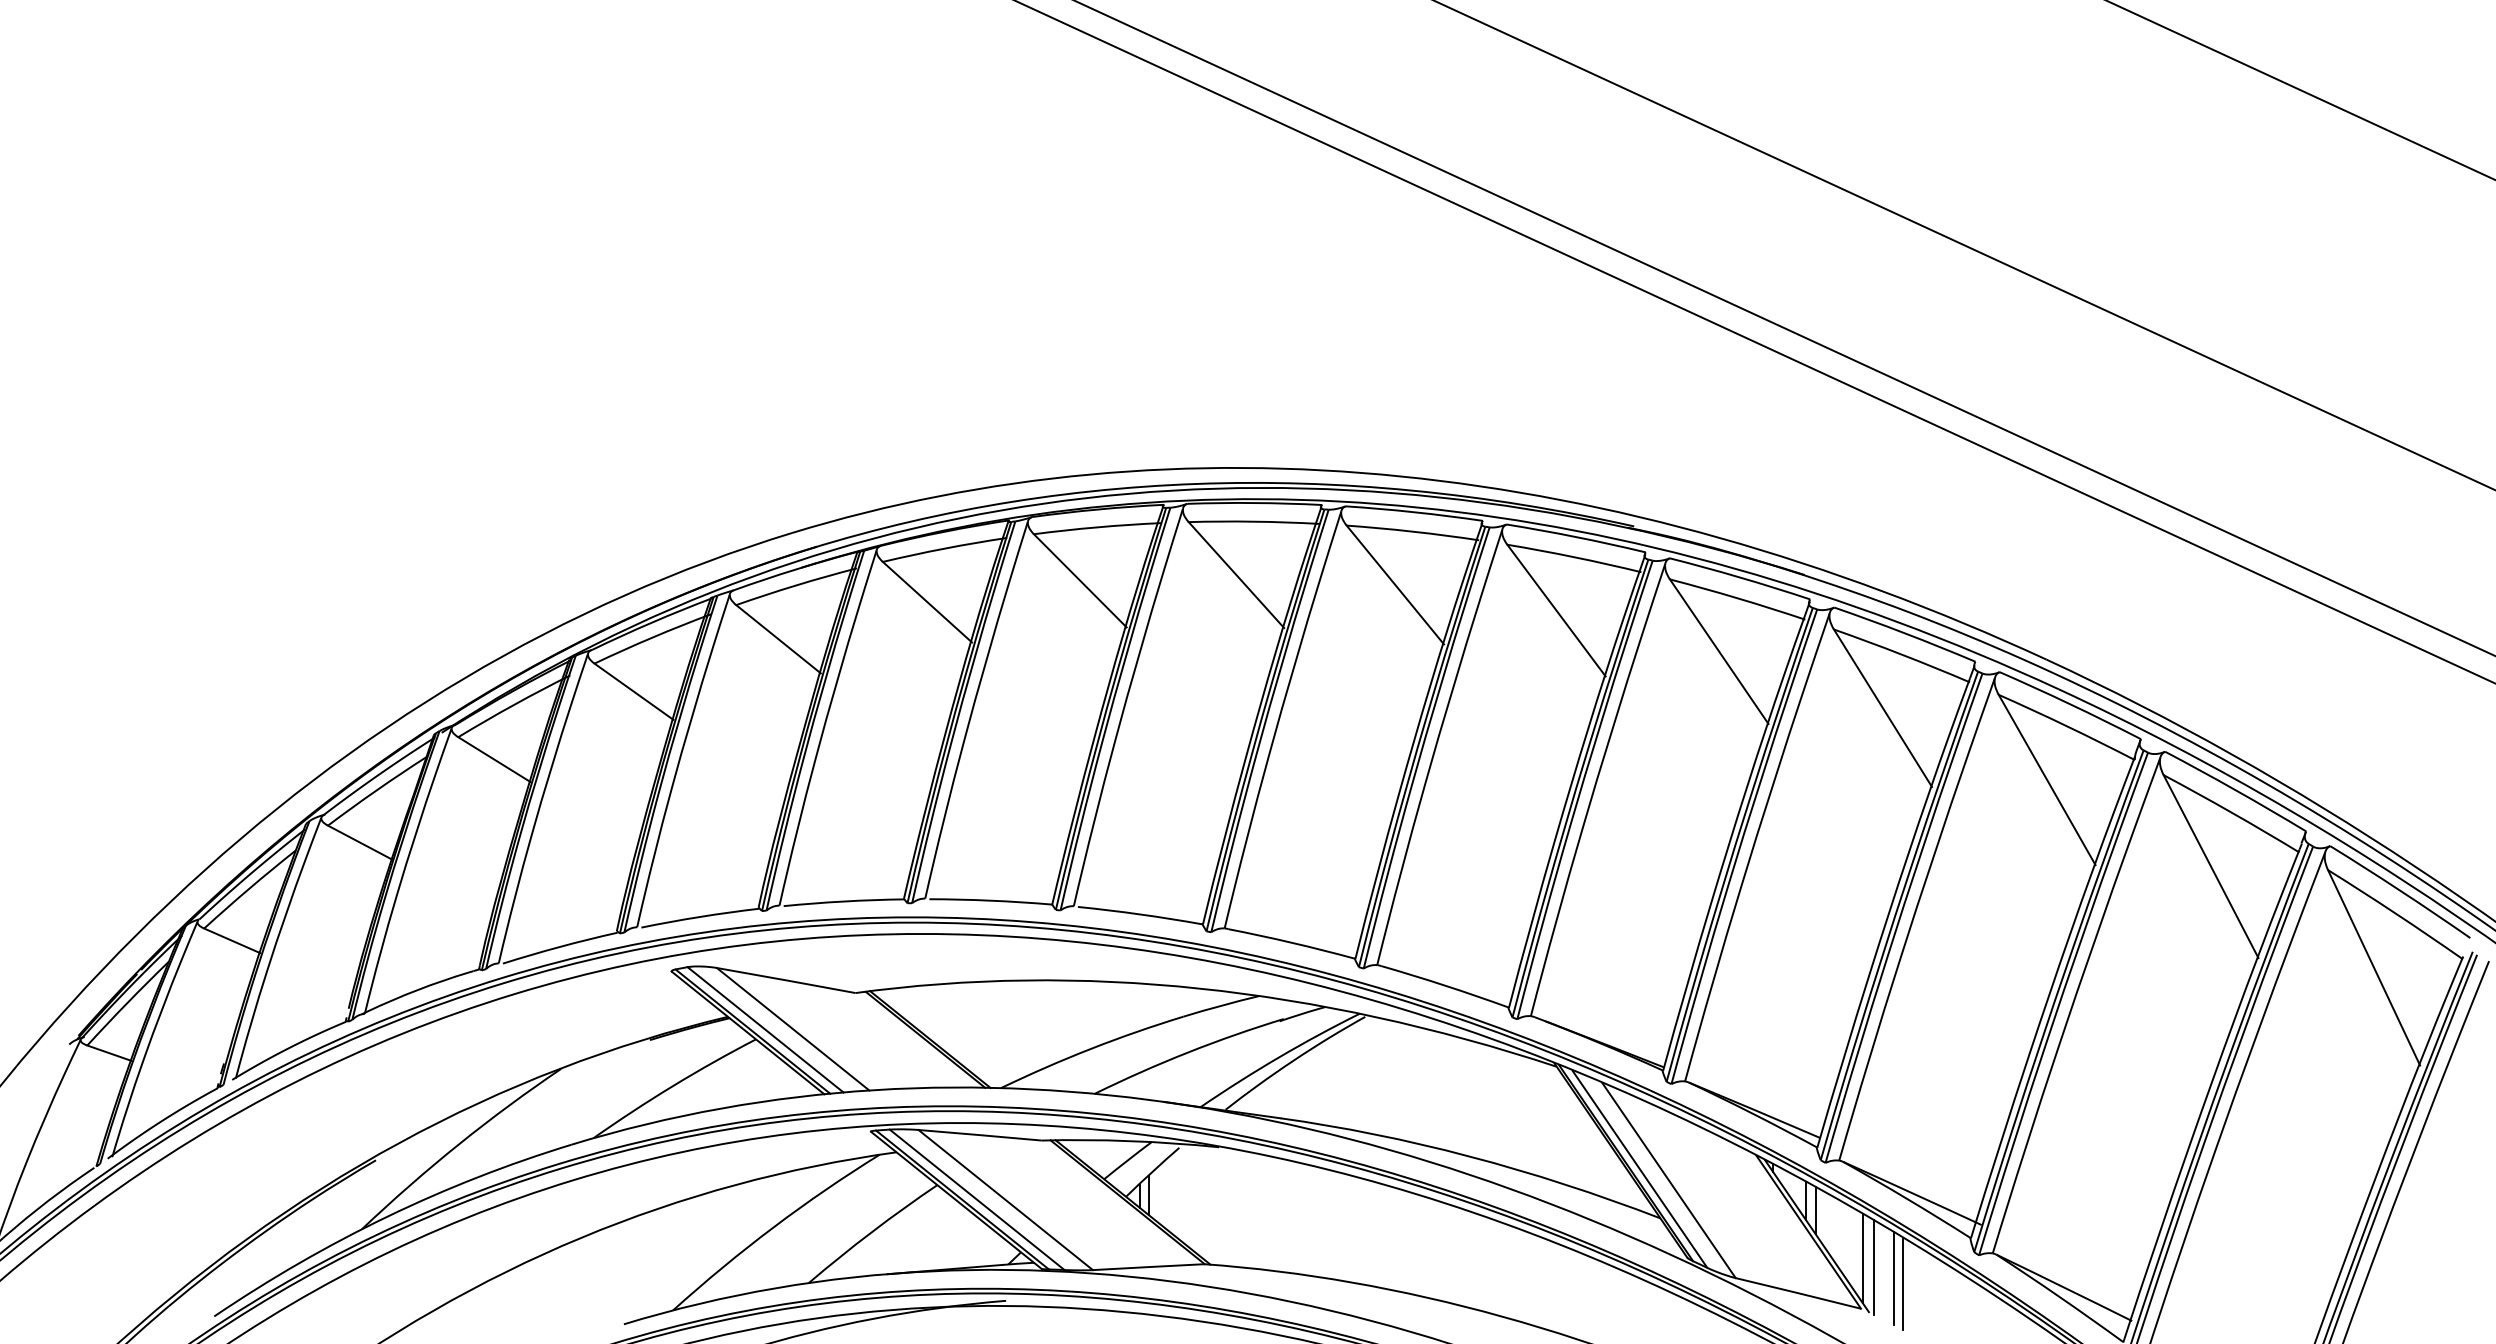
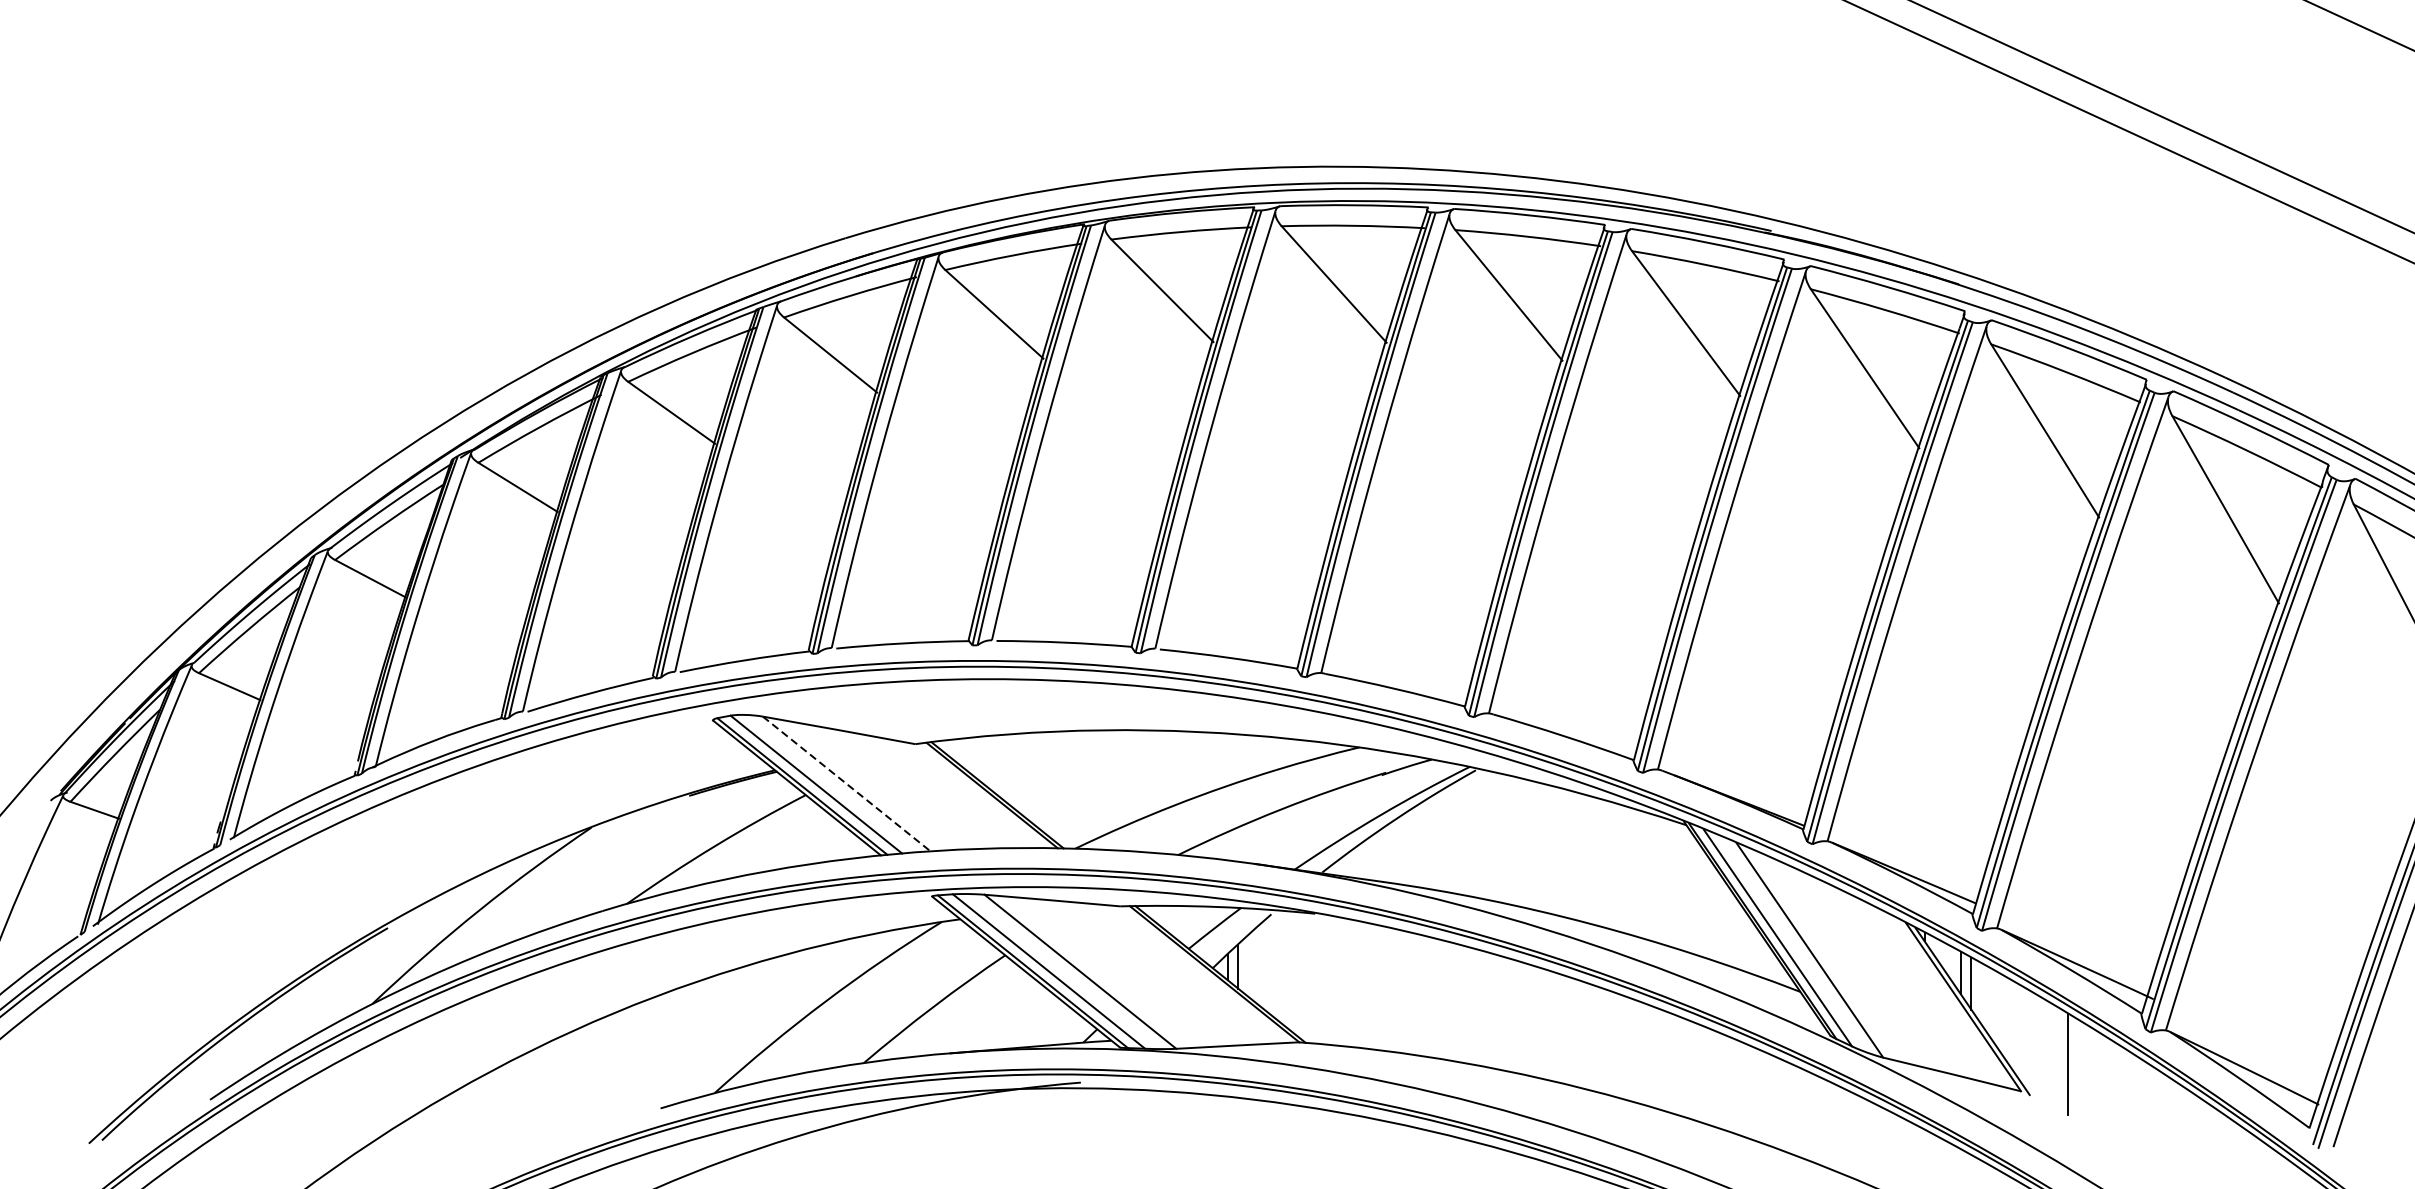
line: (793, 1029) -> (847, 784), solid -> dashed
line: (1862, 1258) -> (2022, 1036), removed
line: (1873, 1267) -> (2034, 1045), removed
line: (1893, 1278) -> (2056, 1058), removed

